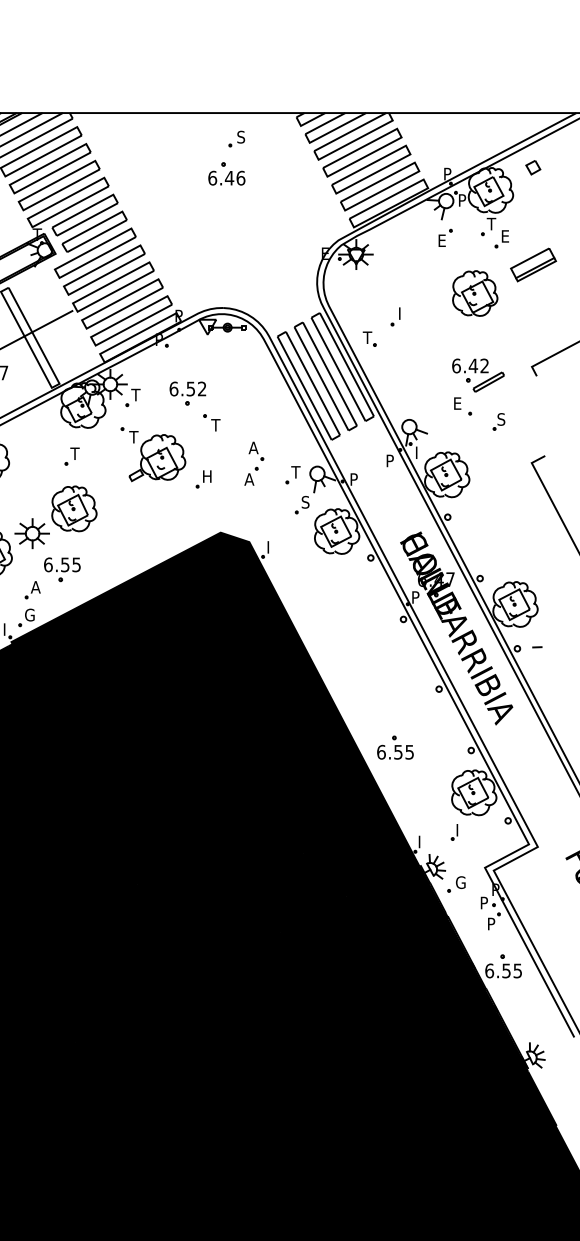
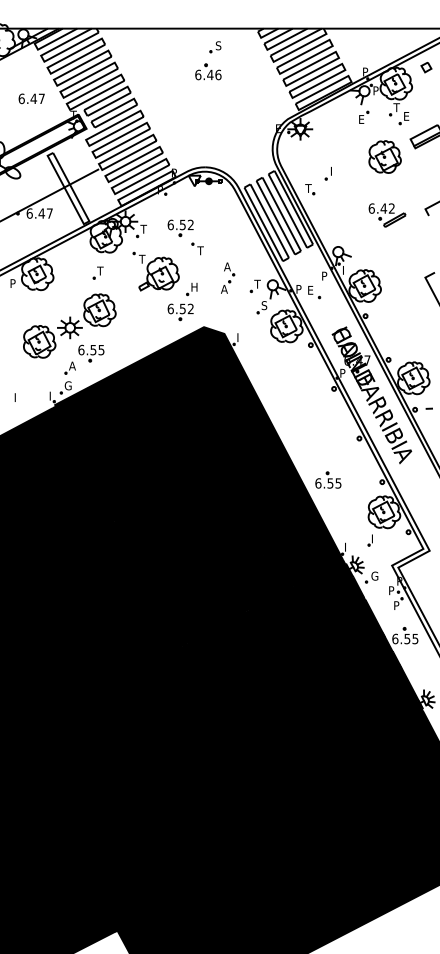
part: (463, 406) -> (314, 292), moved
part: (498, 422) -> (401, 248), removed
part: (187, 512) -> (180, 312), added

